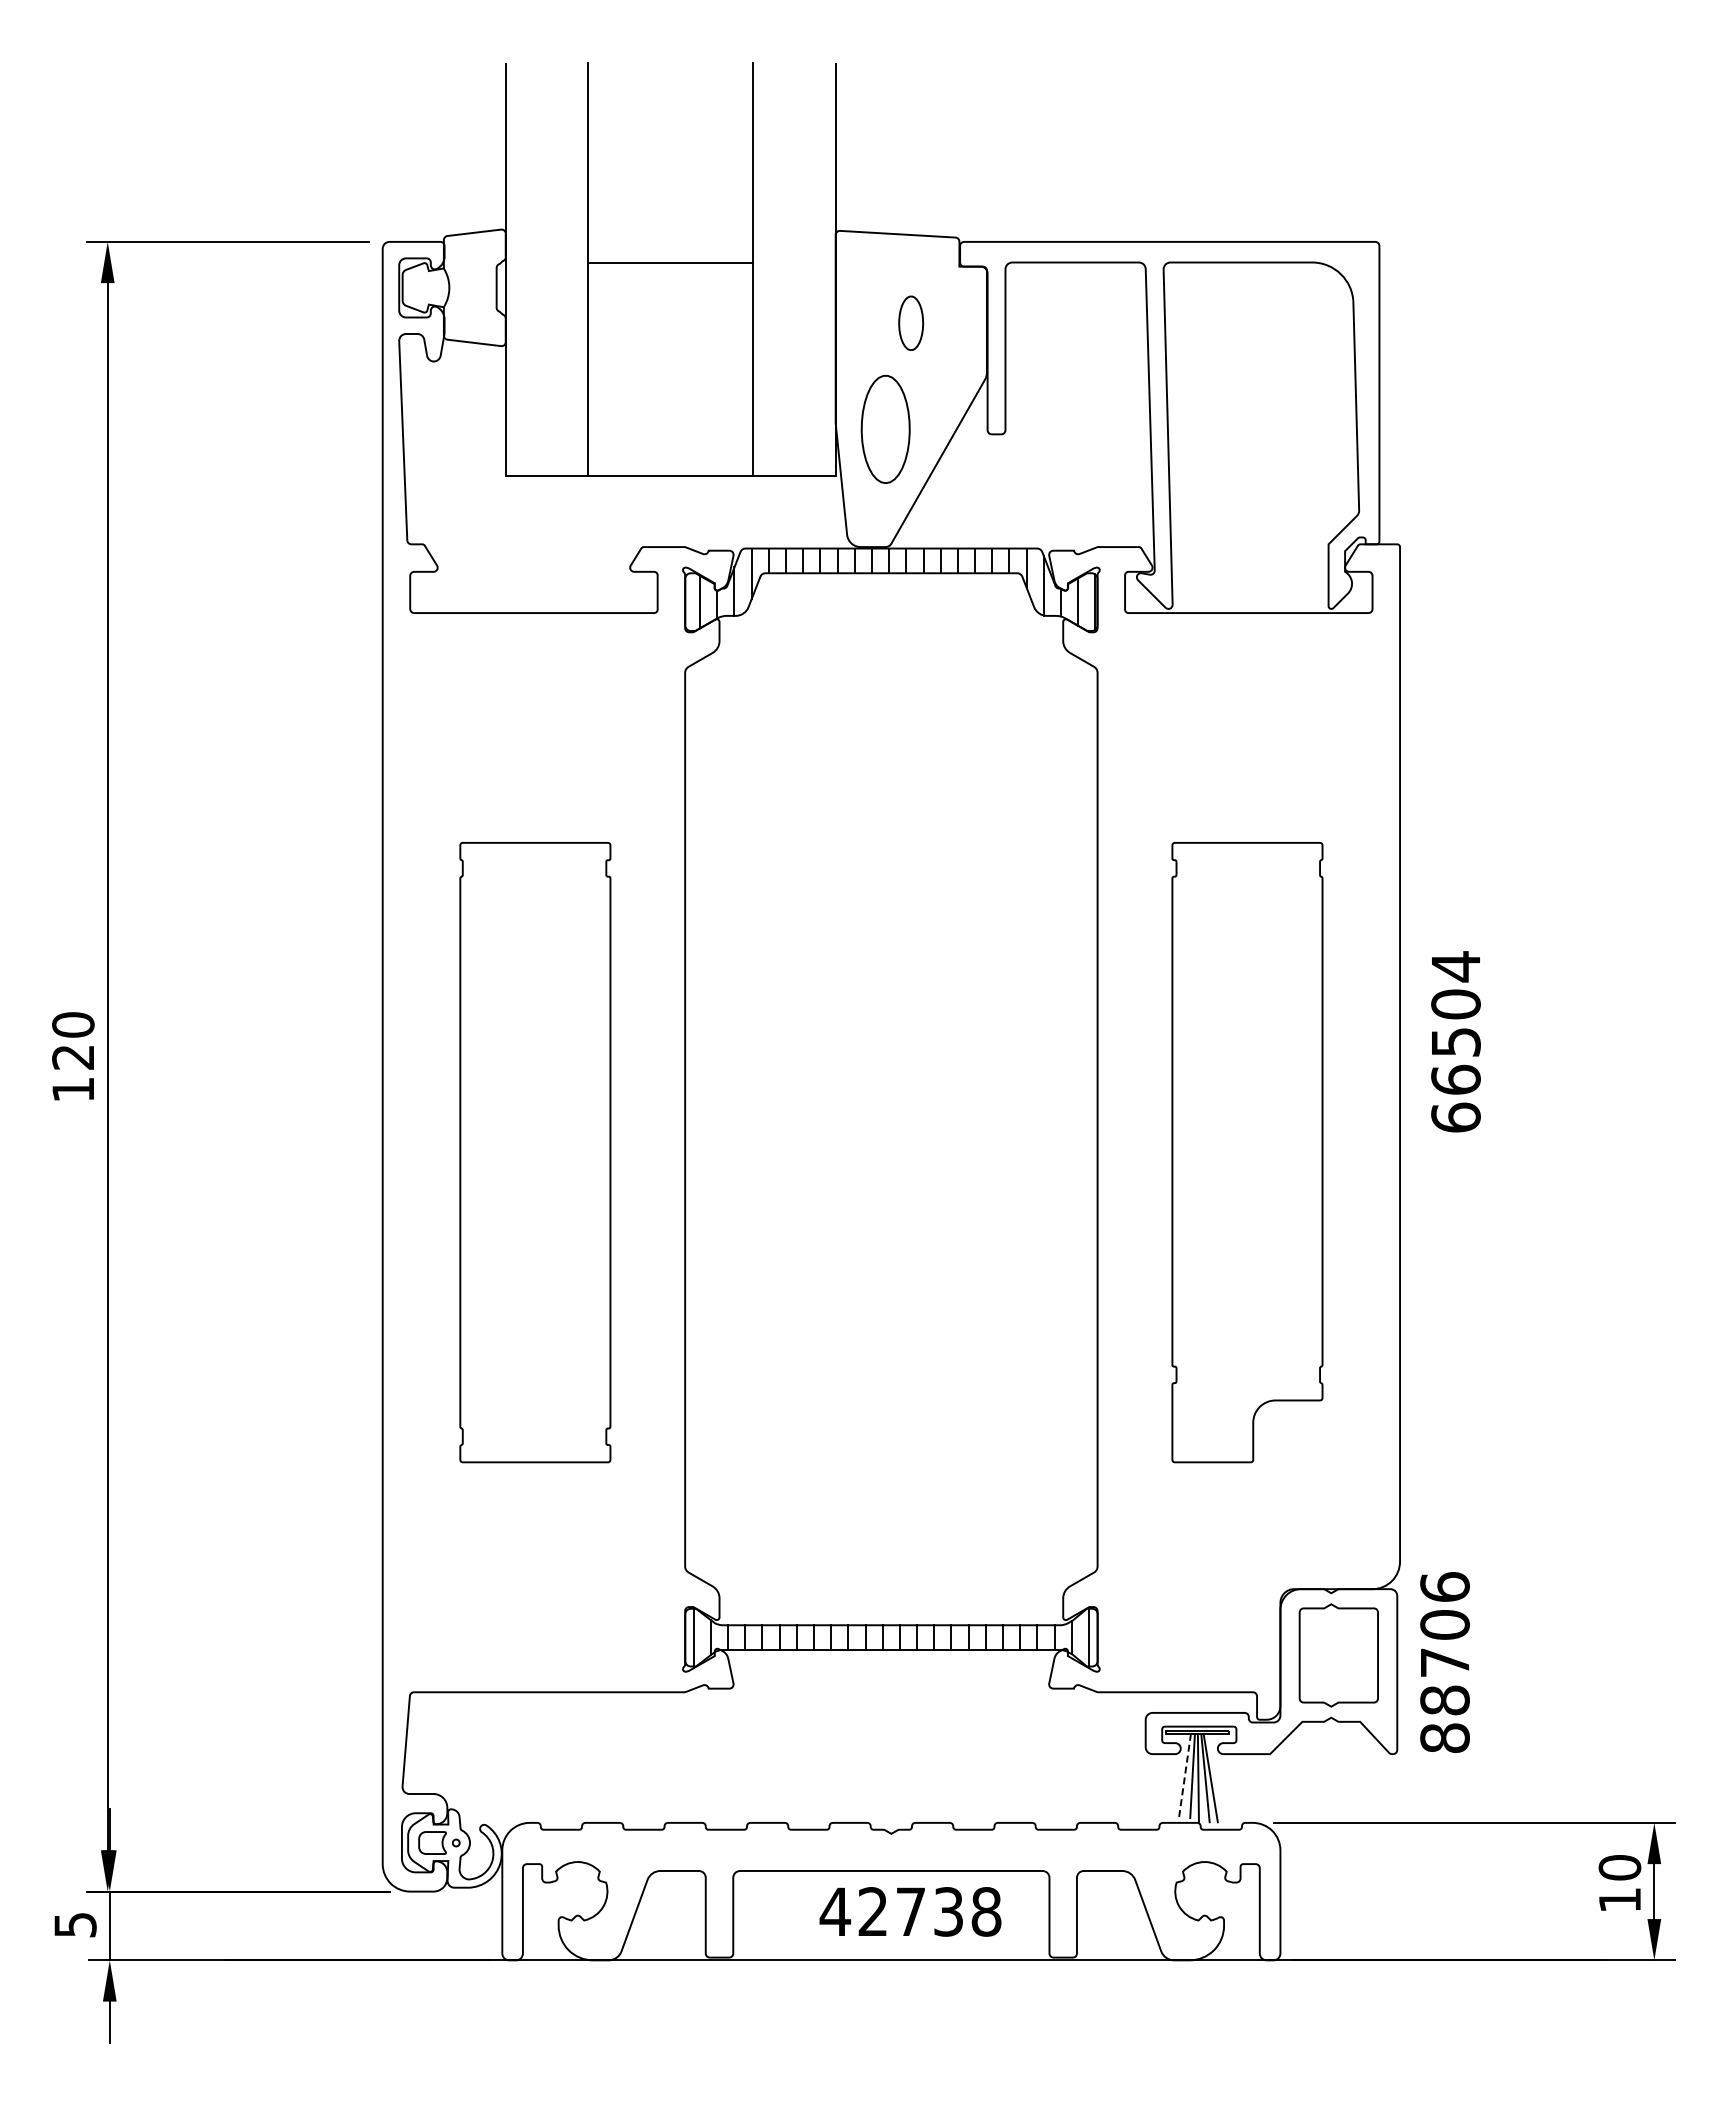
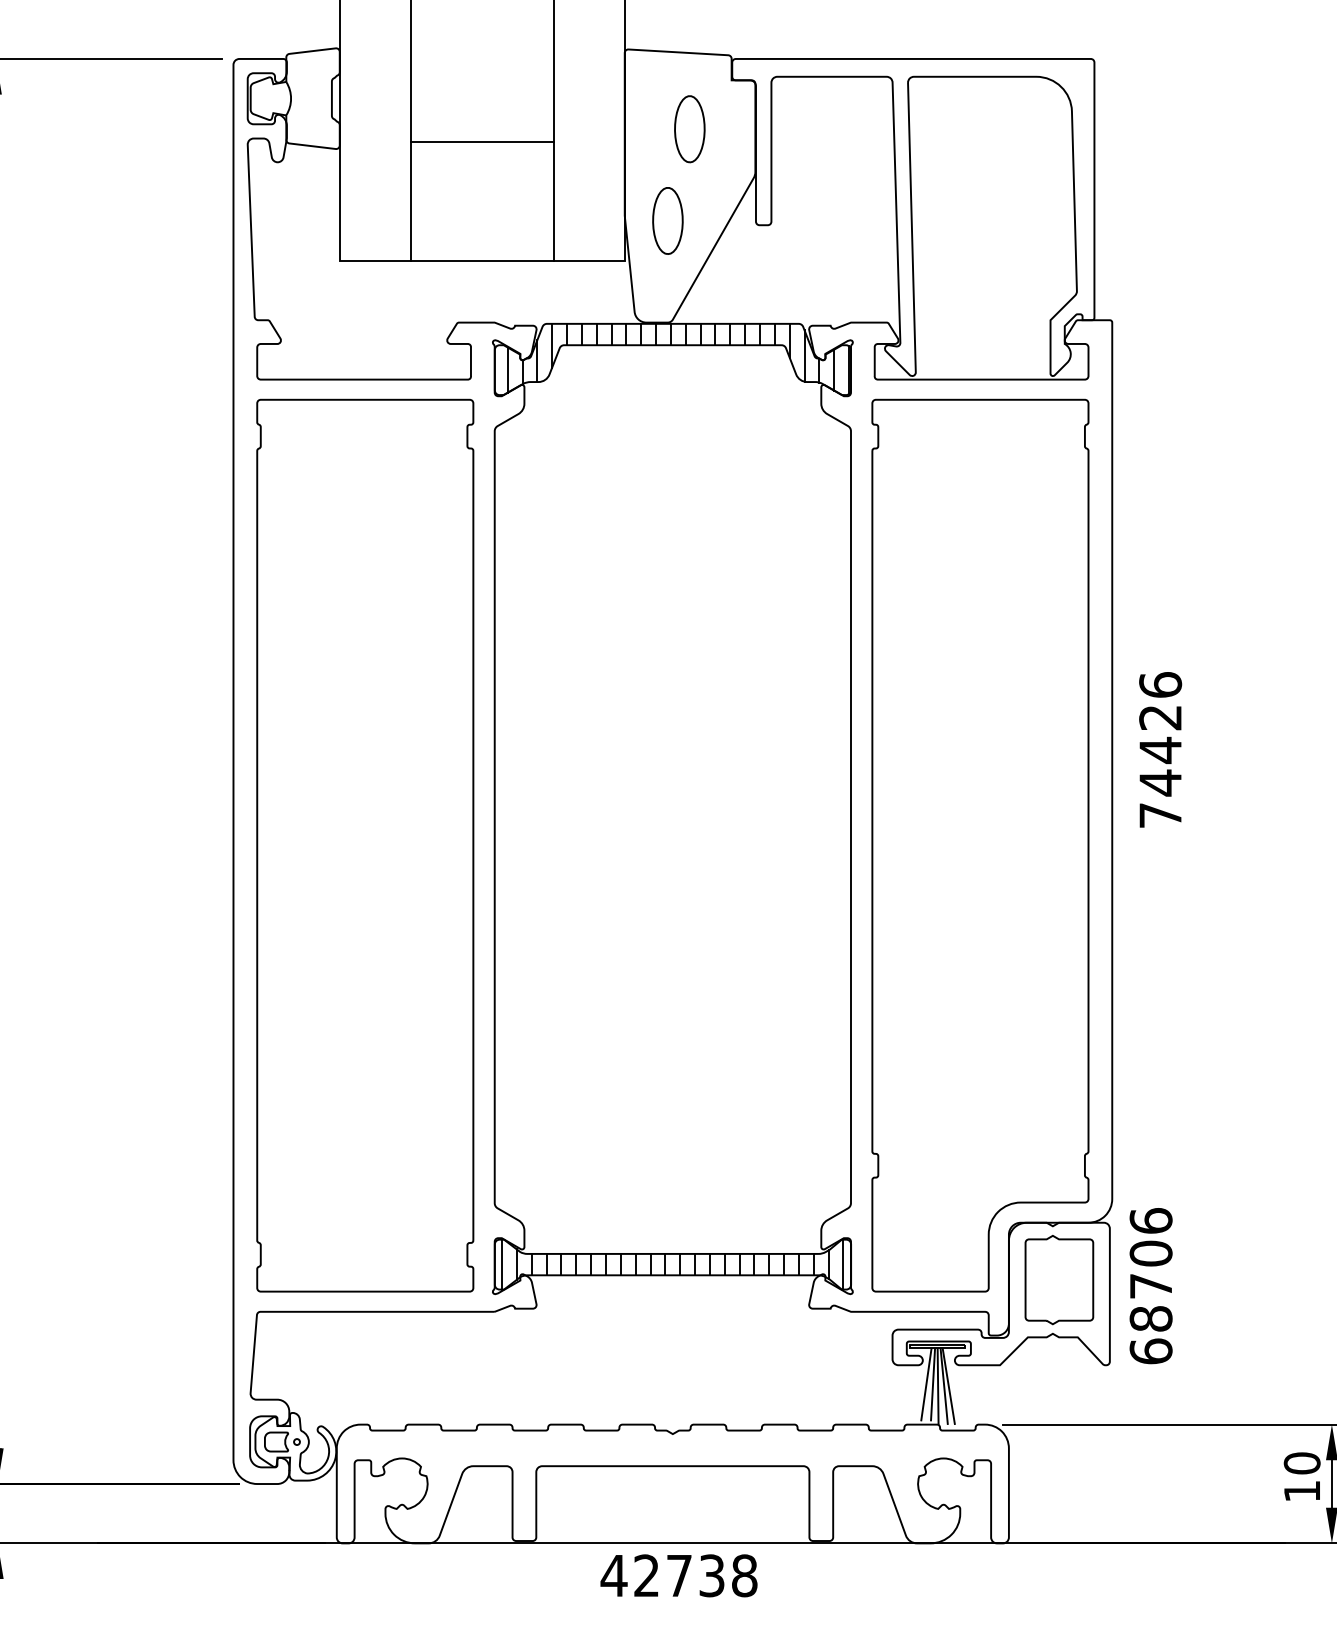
line: (670, 263) -> (482, 142), moved
part: (911, 323) -> (690, 129), size x1.43
part: (885, 429) -> (667, 221), size x0.71
text: (1455, 1041) -> (1160, 749), 66504 -> 74426
part: (535, 1152) -> (365, 845), size x1.67
part: (1247, 1152) -> (980, 845), size x1.67
text: (1444, 1737) -> (1150, 1350), 88706 -> 68706
line: (1184, 1776) -> (926, 1384), dashed -> solid
text: (910, 1911) -> (679, 1575), moved

